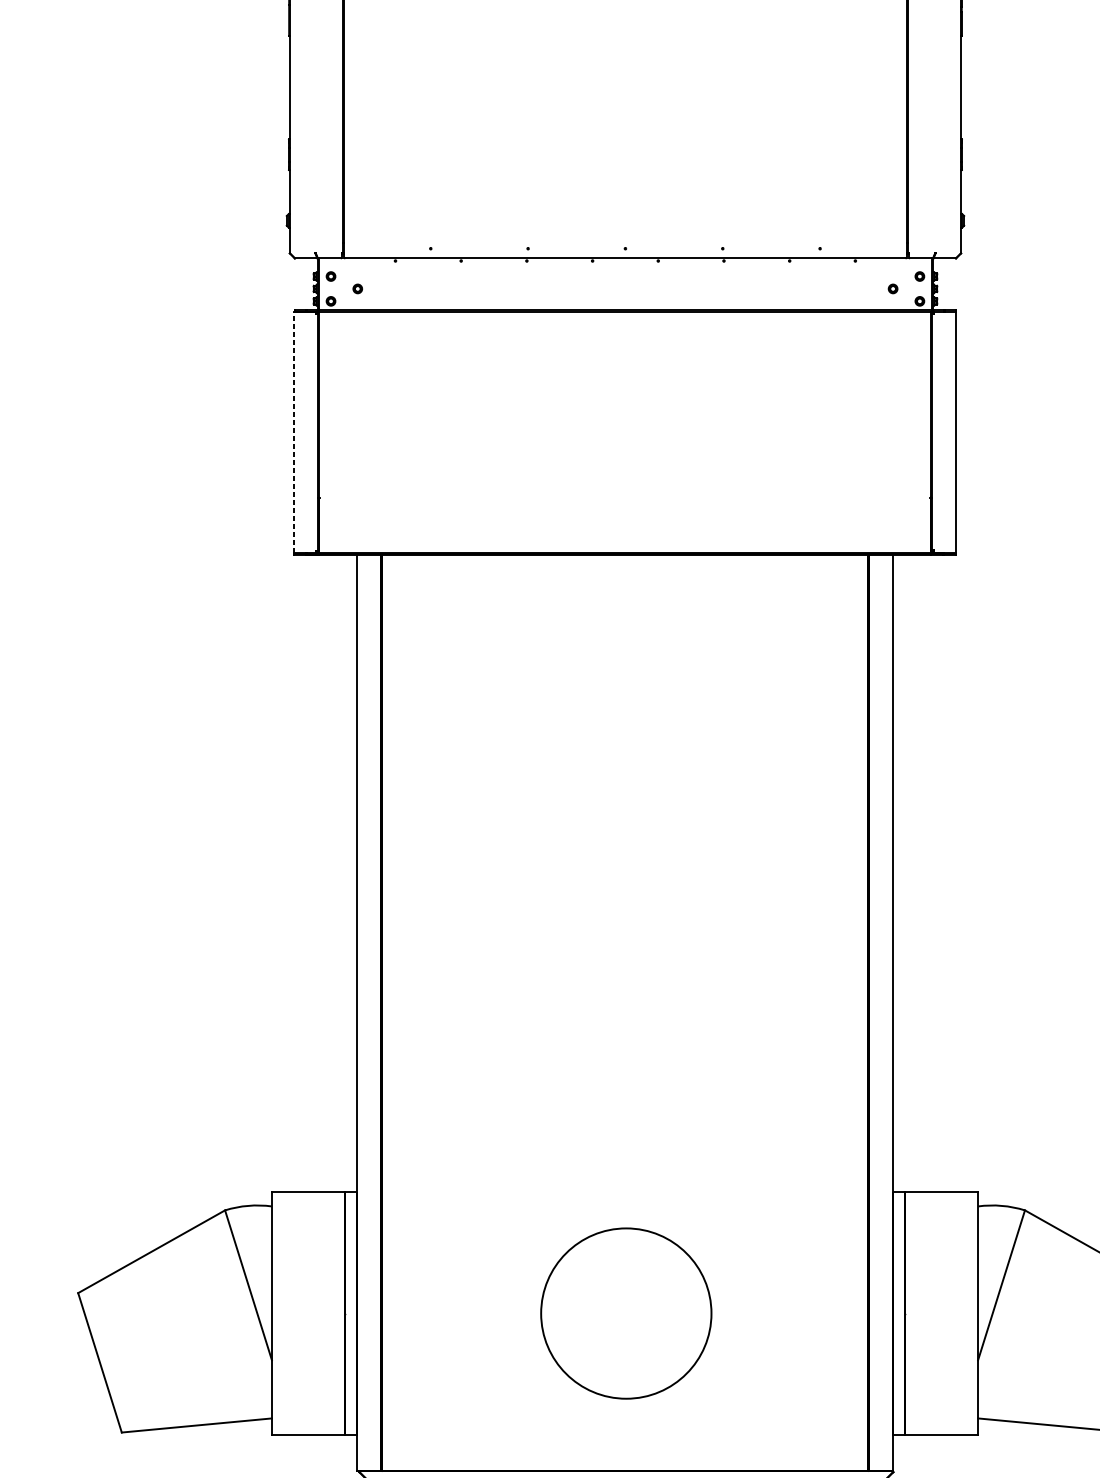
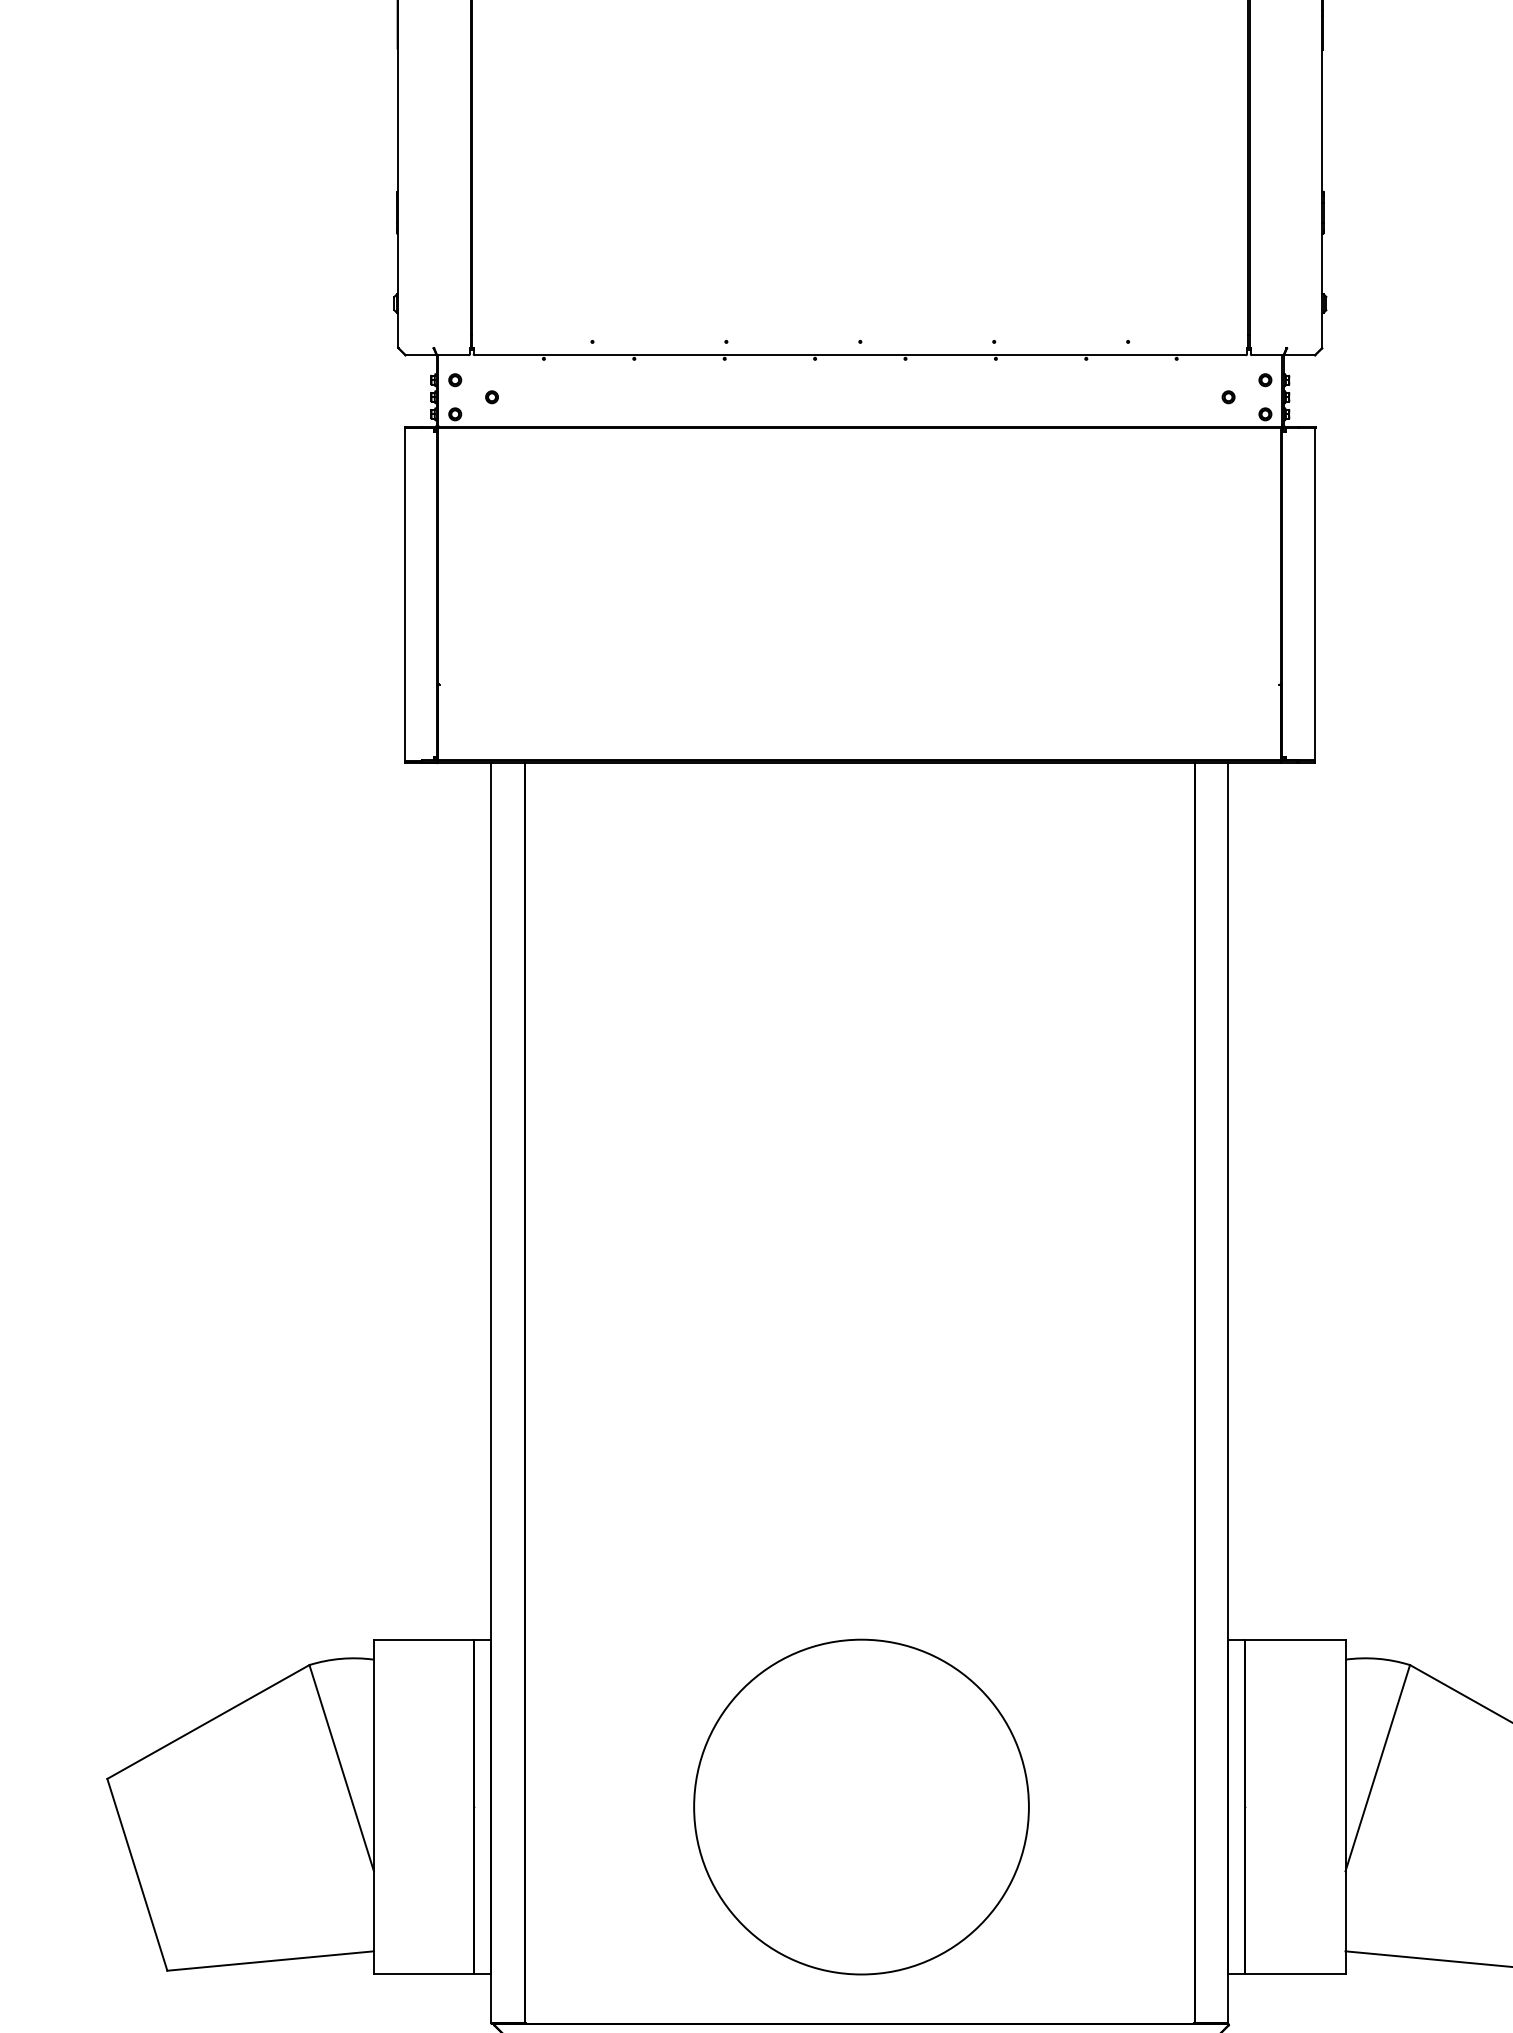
line: (294, 432) -> (404, 594), dashed -> solid
circle: (626, 1313) -> (861, 1806), size x1.43

